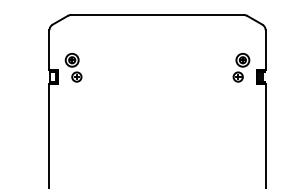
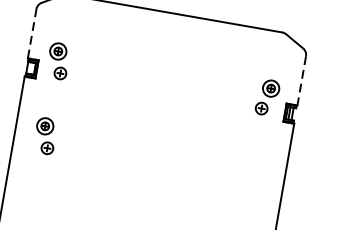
line: (49, 50) -> (32, 34), solid -> dashed
line: (265, 50) -> (301, 81), solid -> dashed
part: (73, 127) -> (45, 135), added

